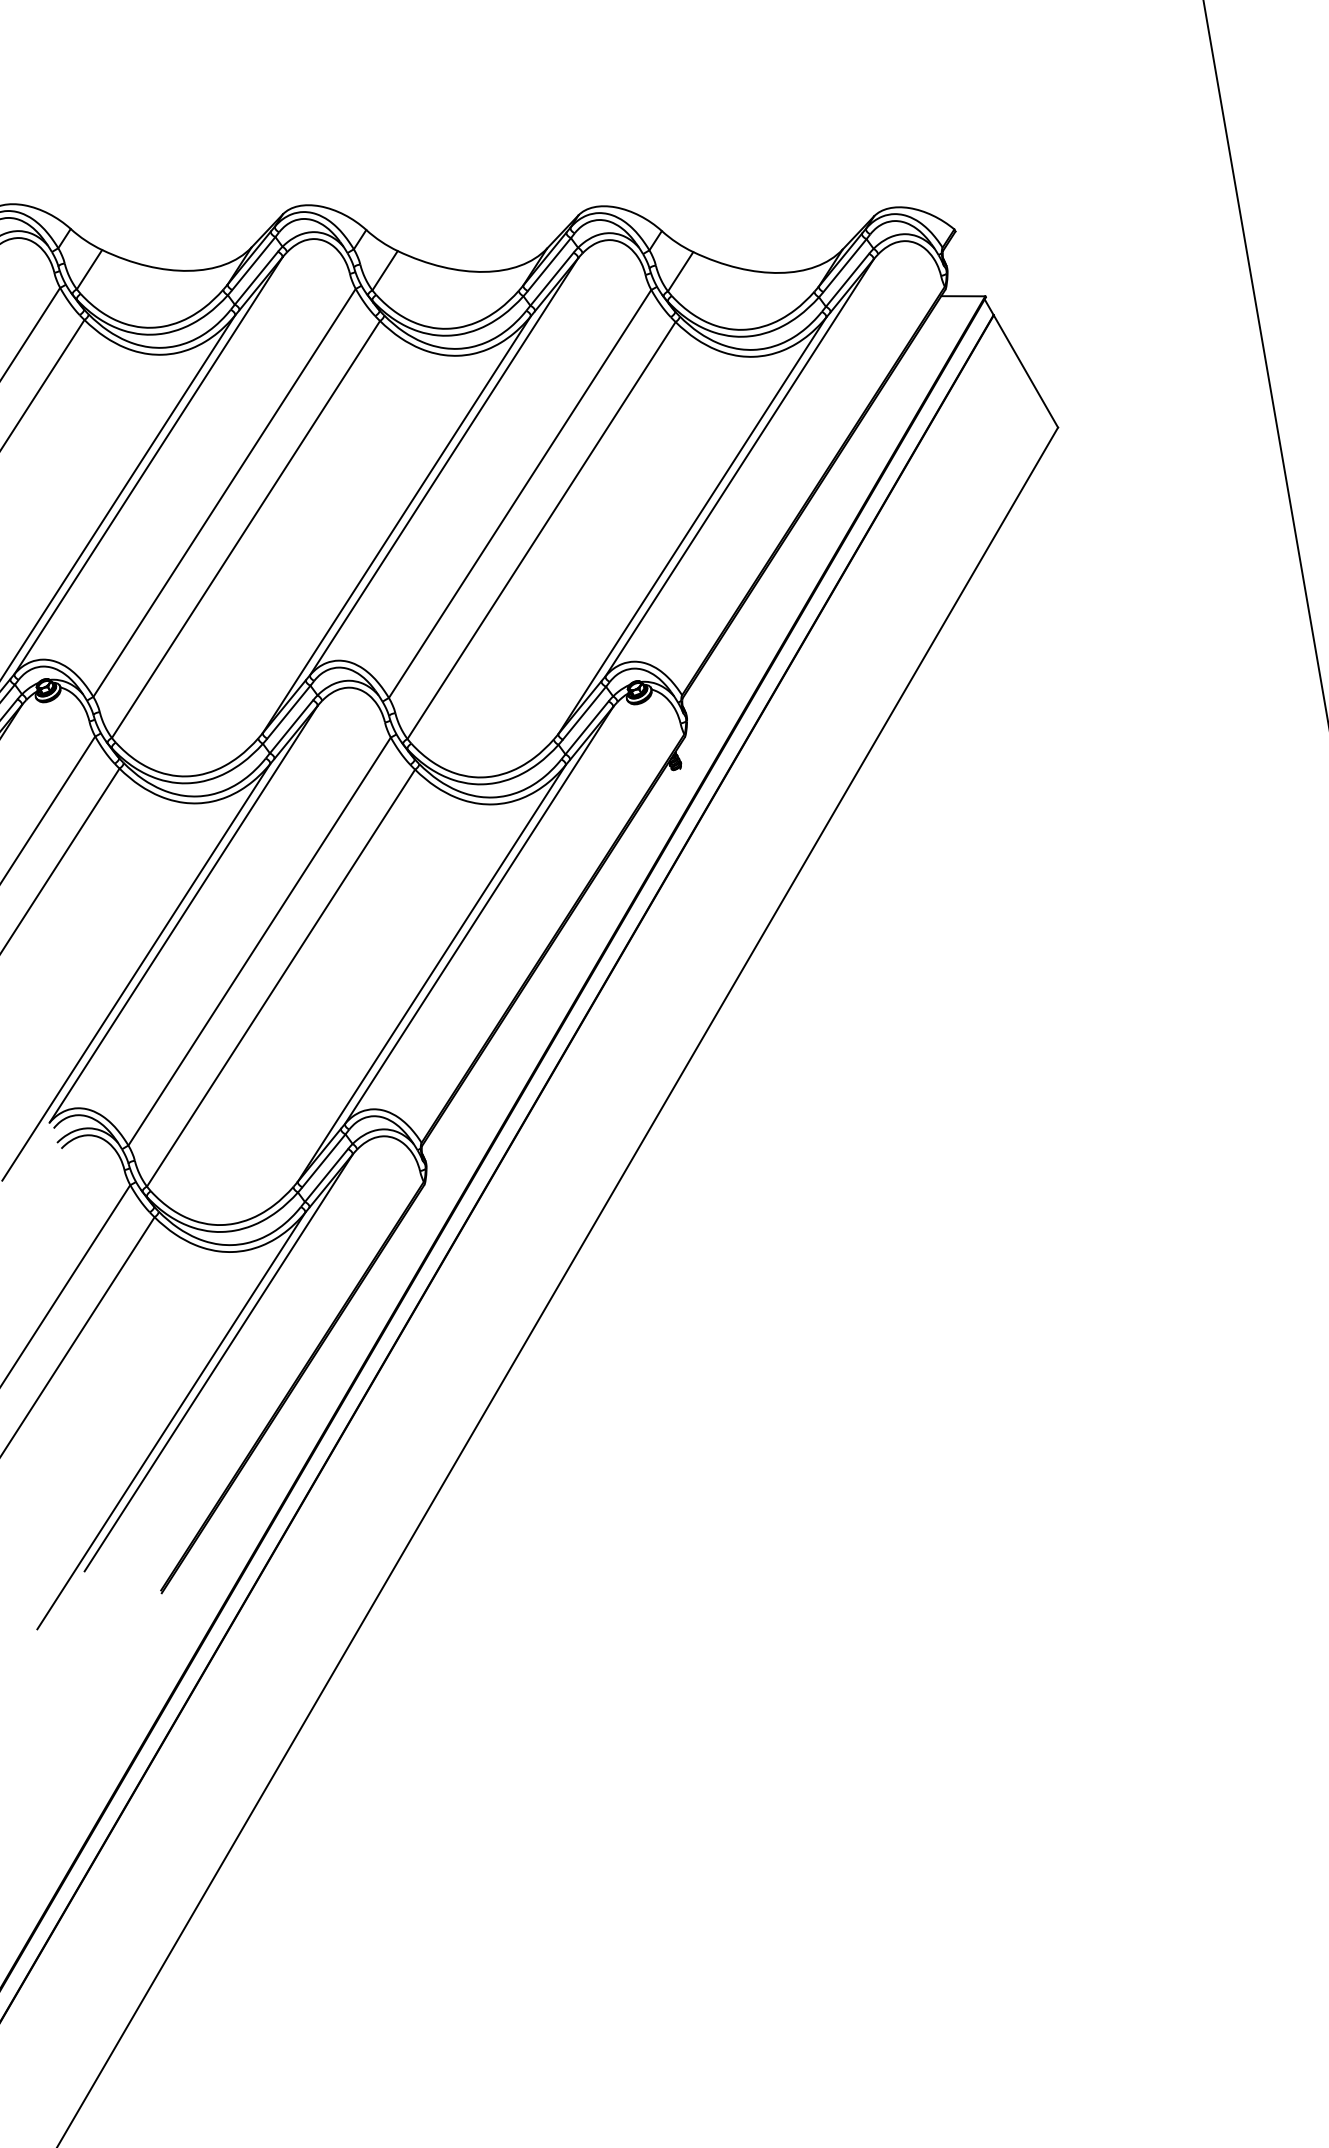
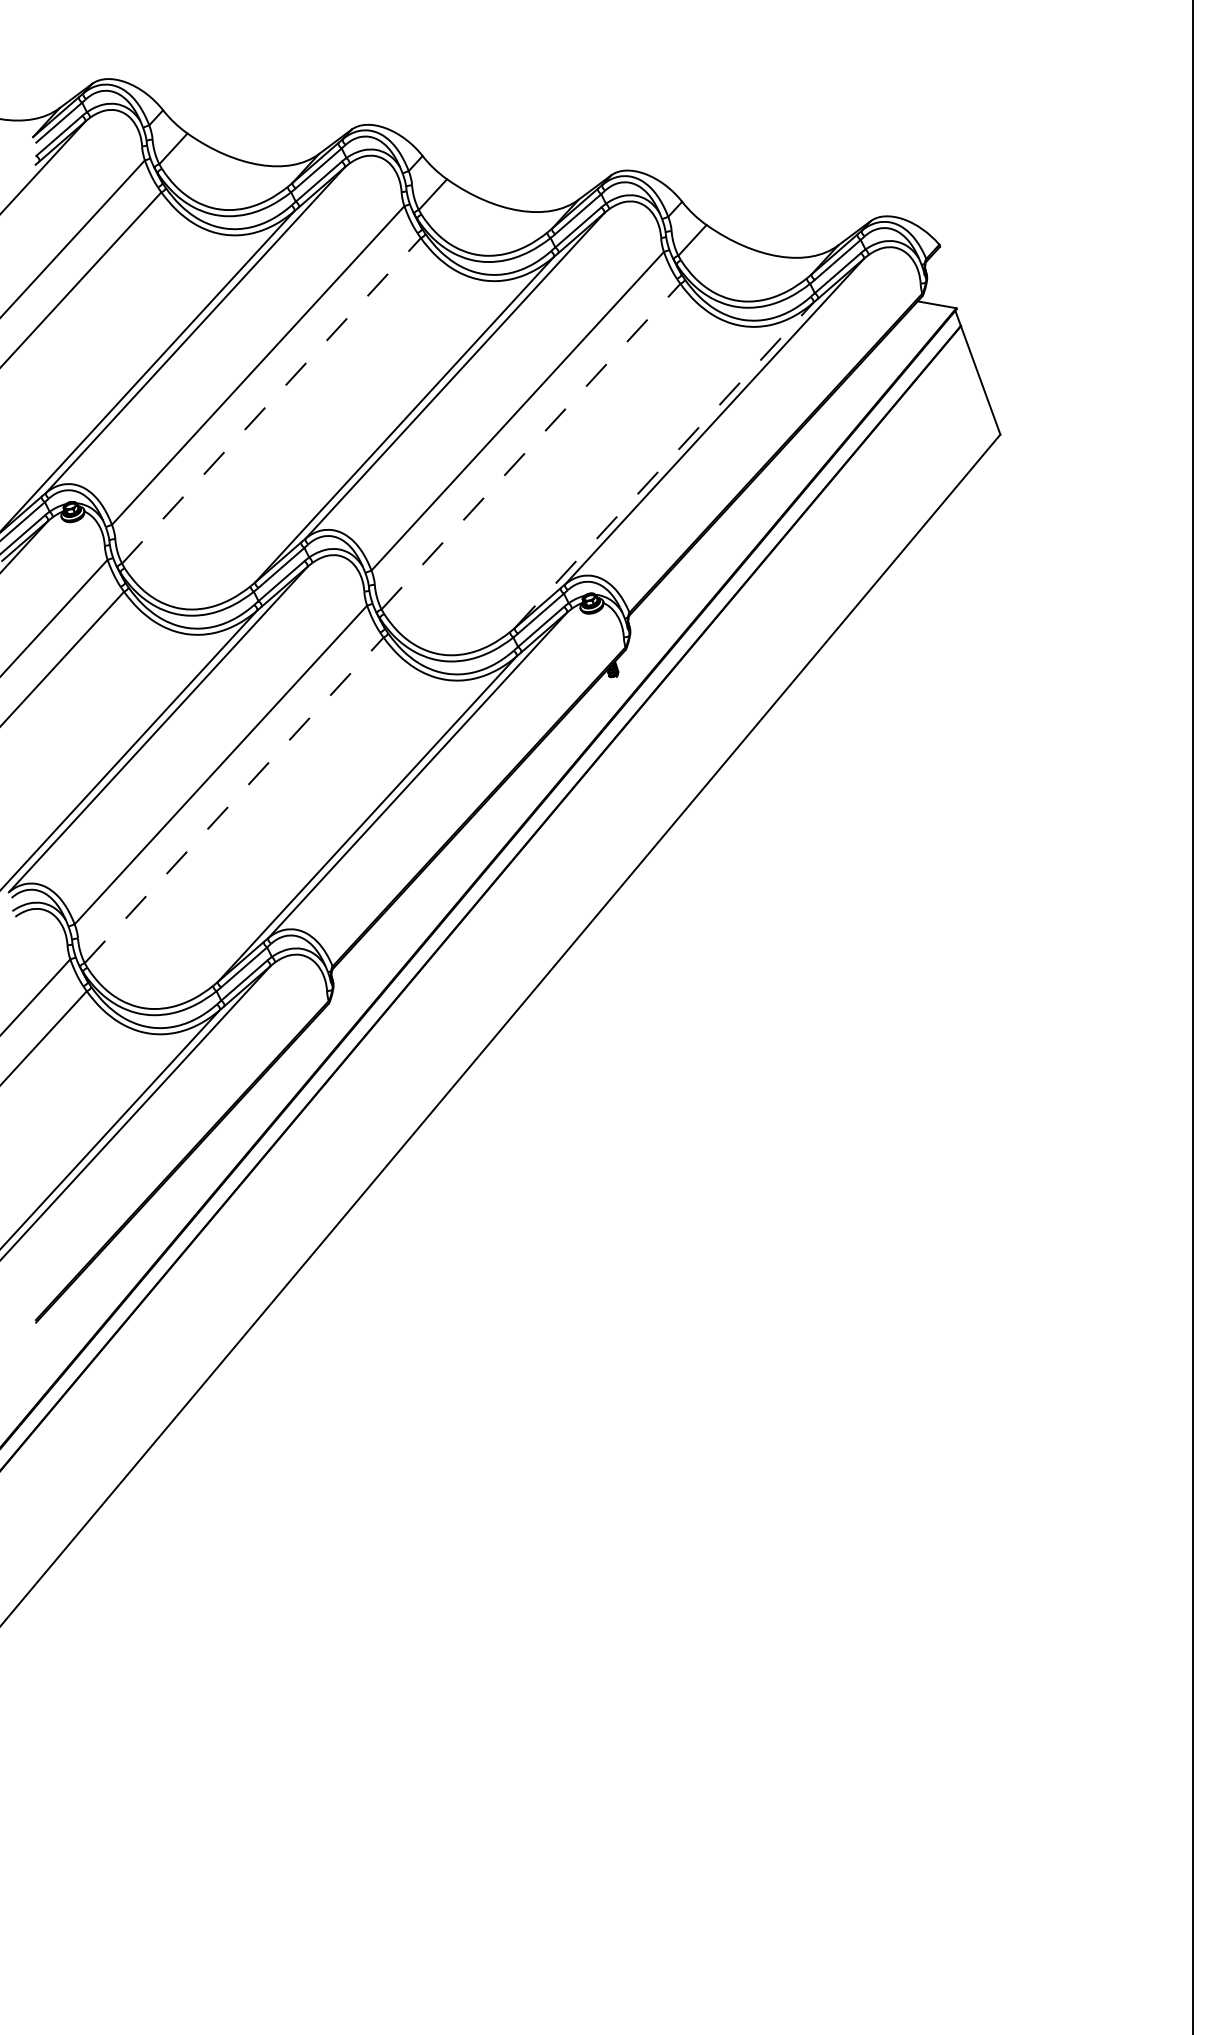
line: (692, 525) -> (664, 465), solid -> dashed
line: (245, 529) -> (271, 400), solid -> dashed
line: (542, 530) -> (531, 446), solid -> dashed
line: (281, 978) -> (234, 800), solid -> dashed

